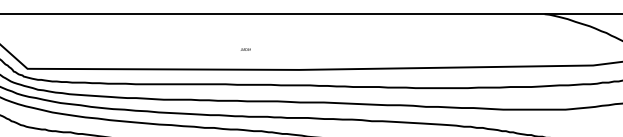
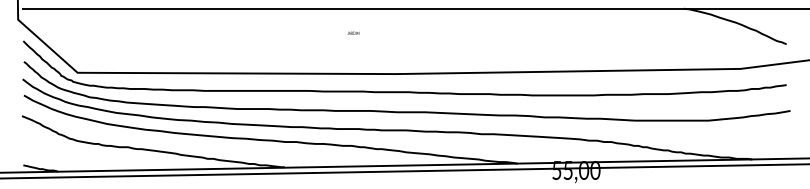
text: (245, 48) -> (353, 32), moved

